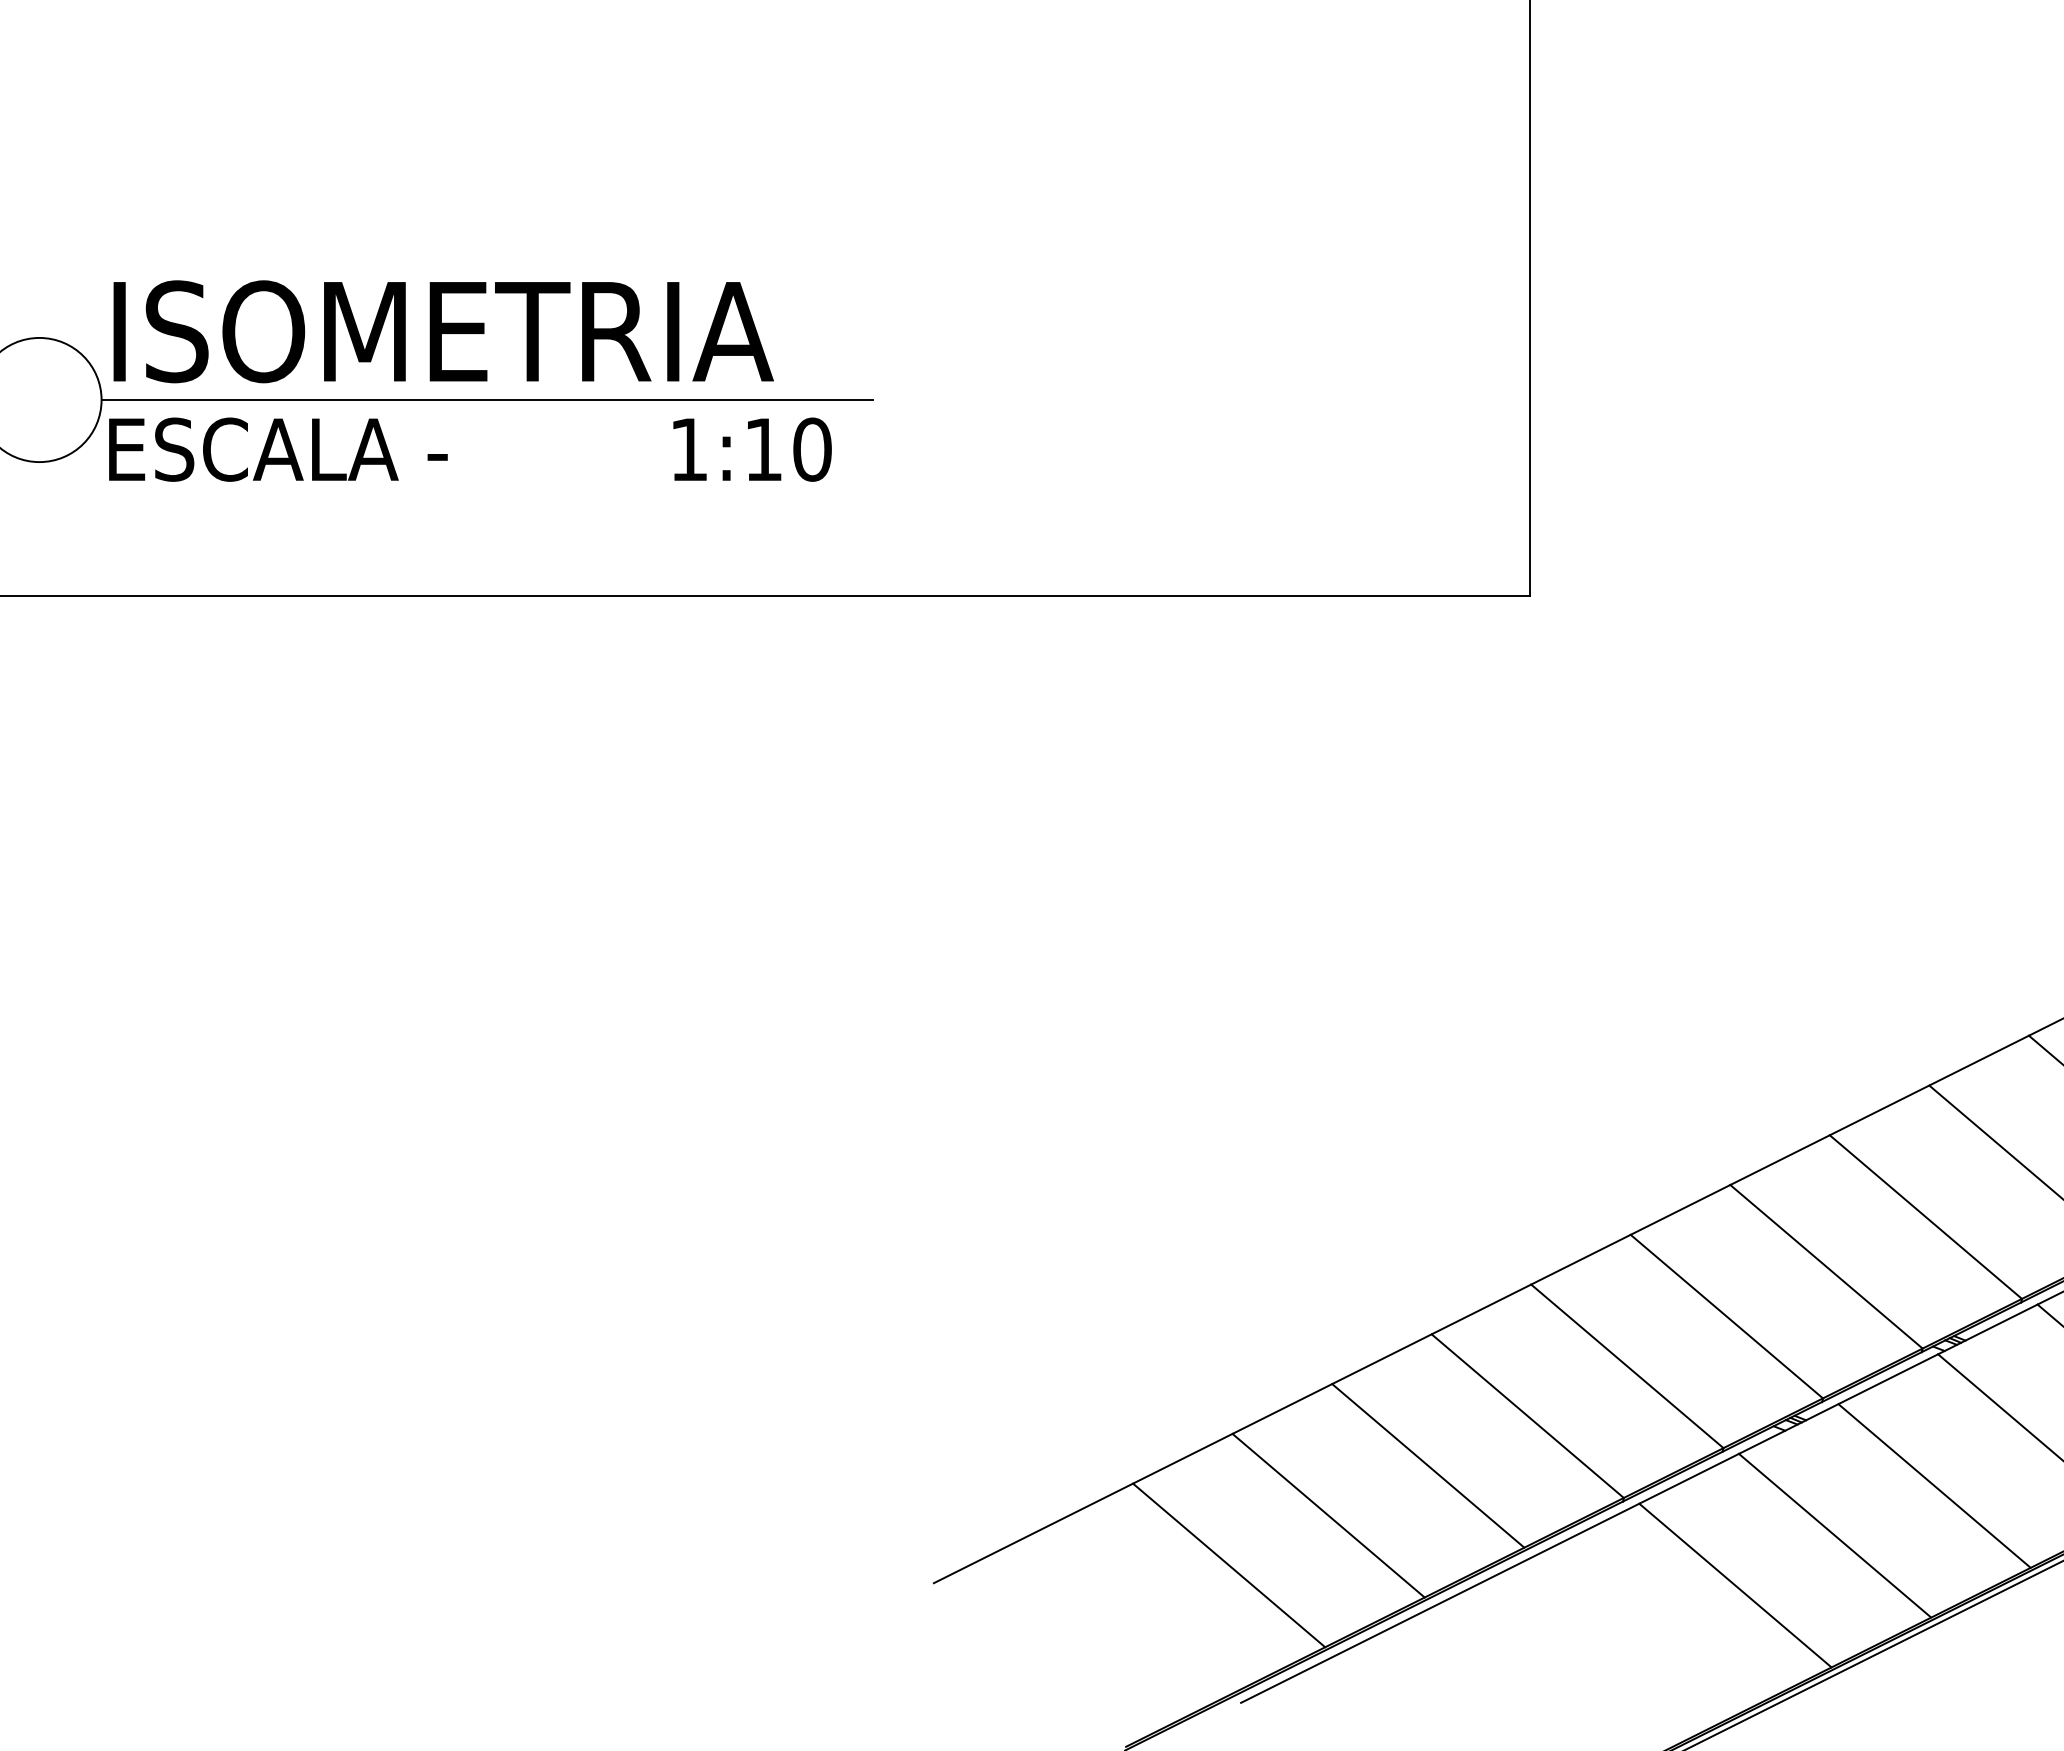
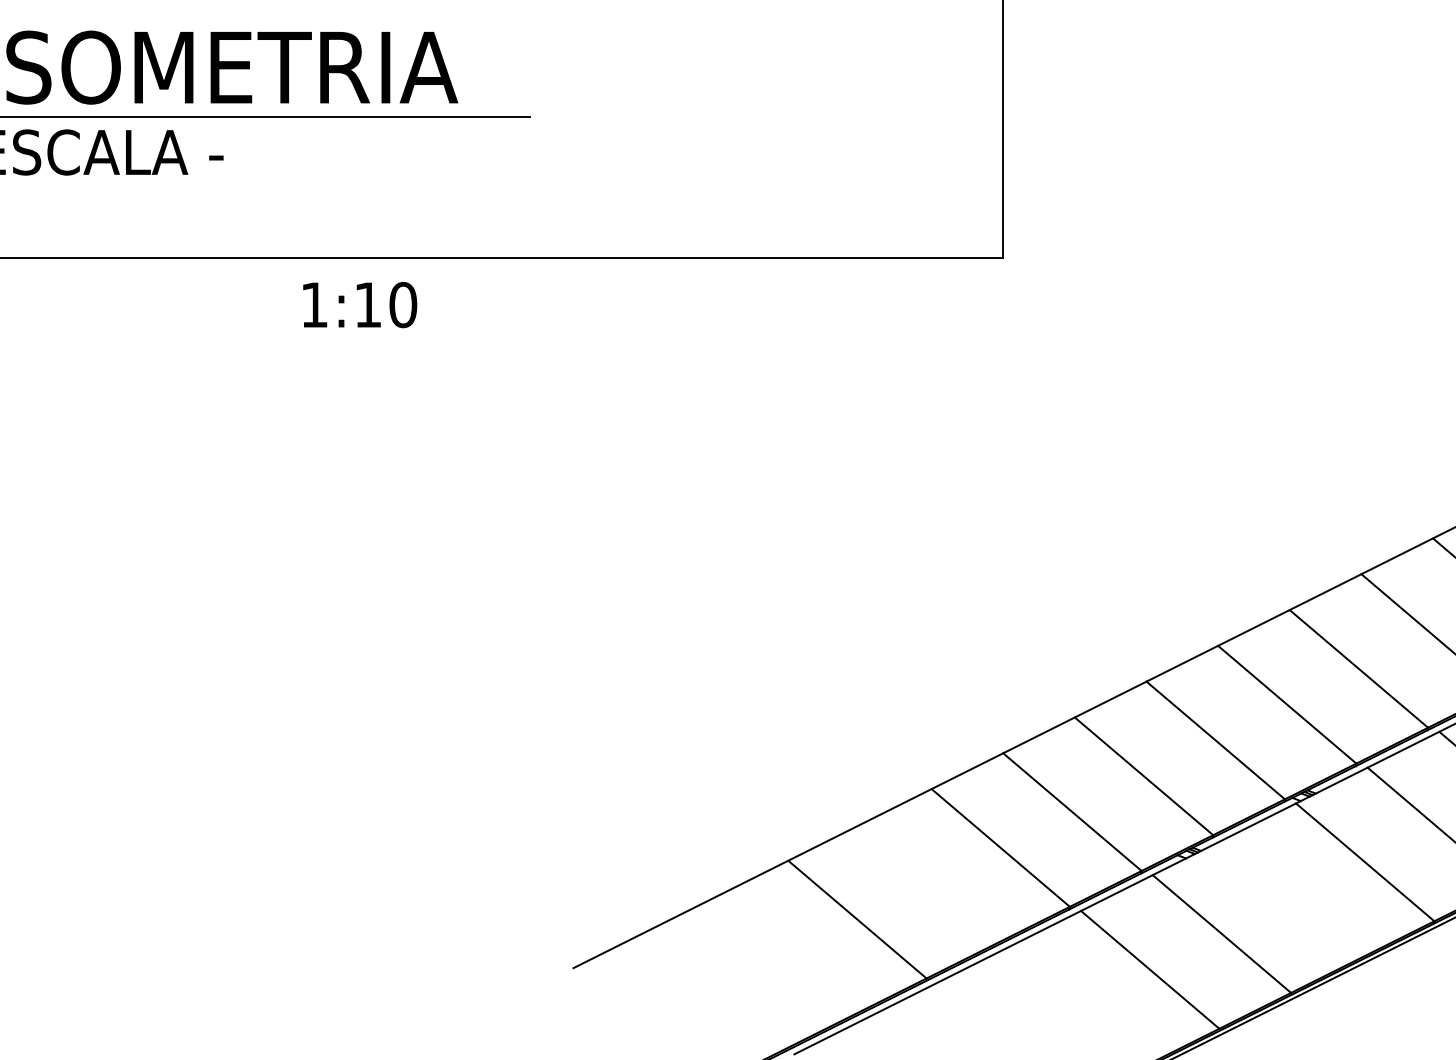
text: (752, 449) -> (360, 304), moved
line: (1428, 1465) -> (929, 883), removed
line: (1934, 1485) -> (1293, 897), removed
line: (1229, 1565) -> (786, 955), removed

